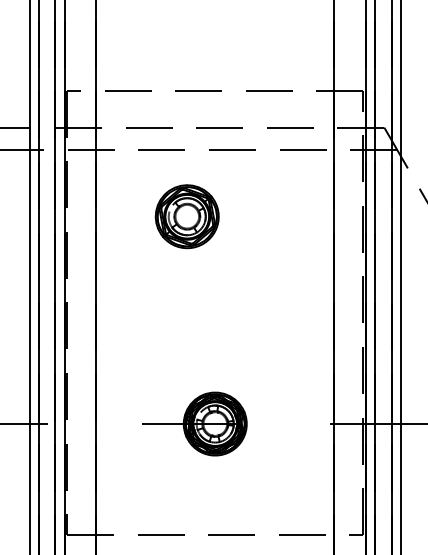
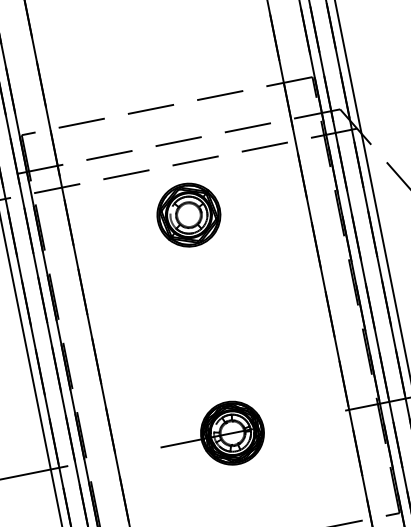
part: (186, 216) -> (188, 215), moved

